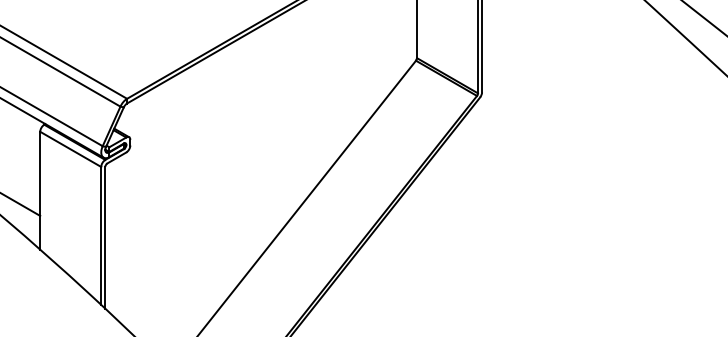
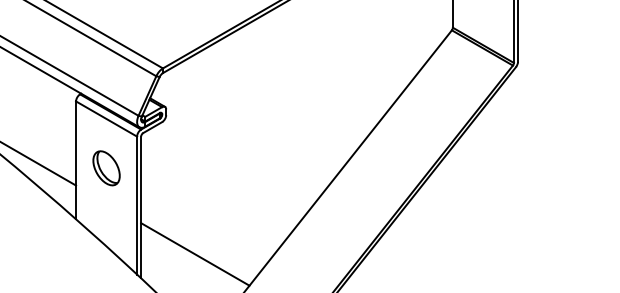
part: (70, 198) -> (106, 168), added
line: (159, 284) -> (195, 254), added

